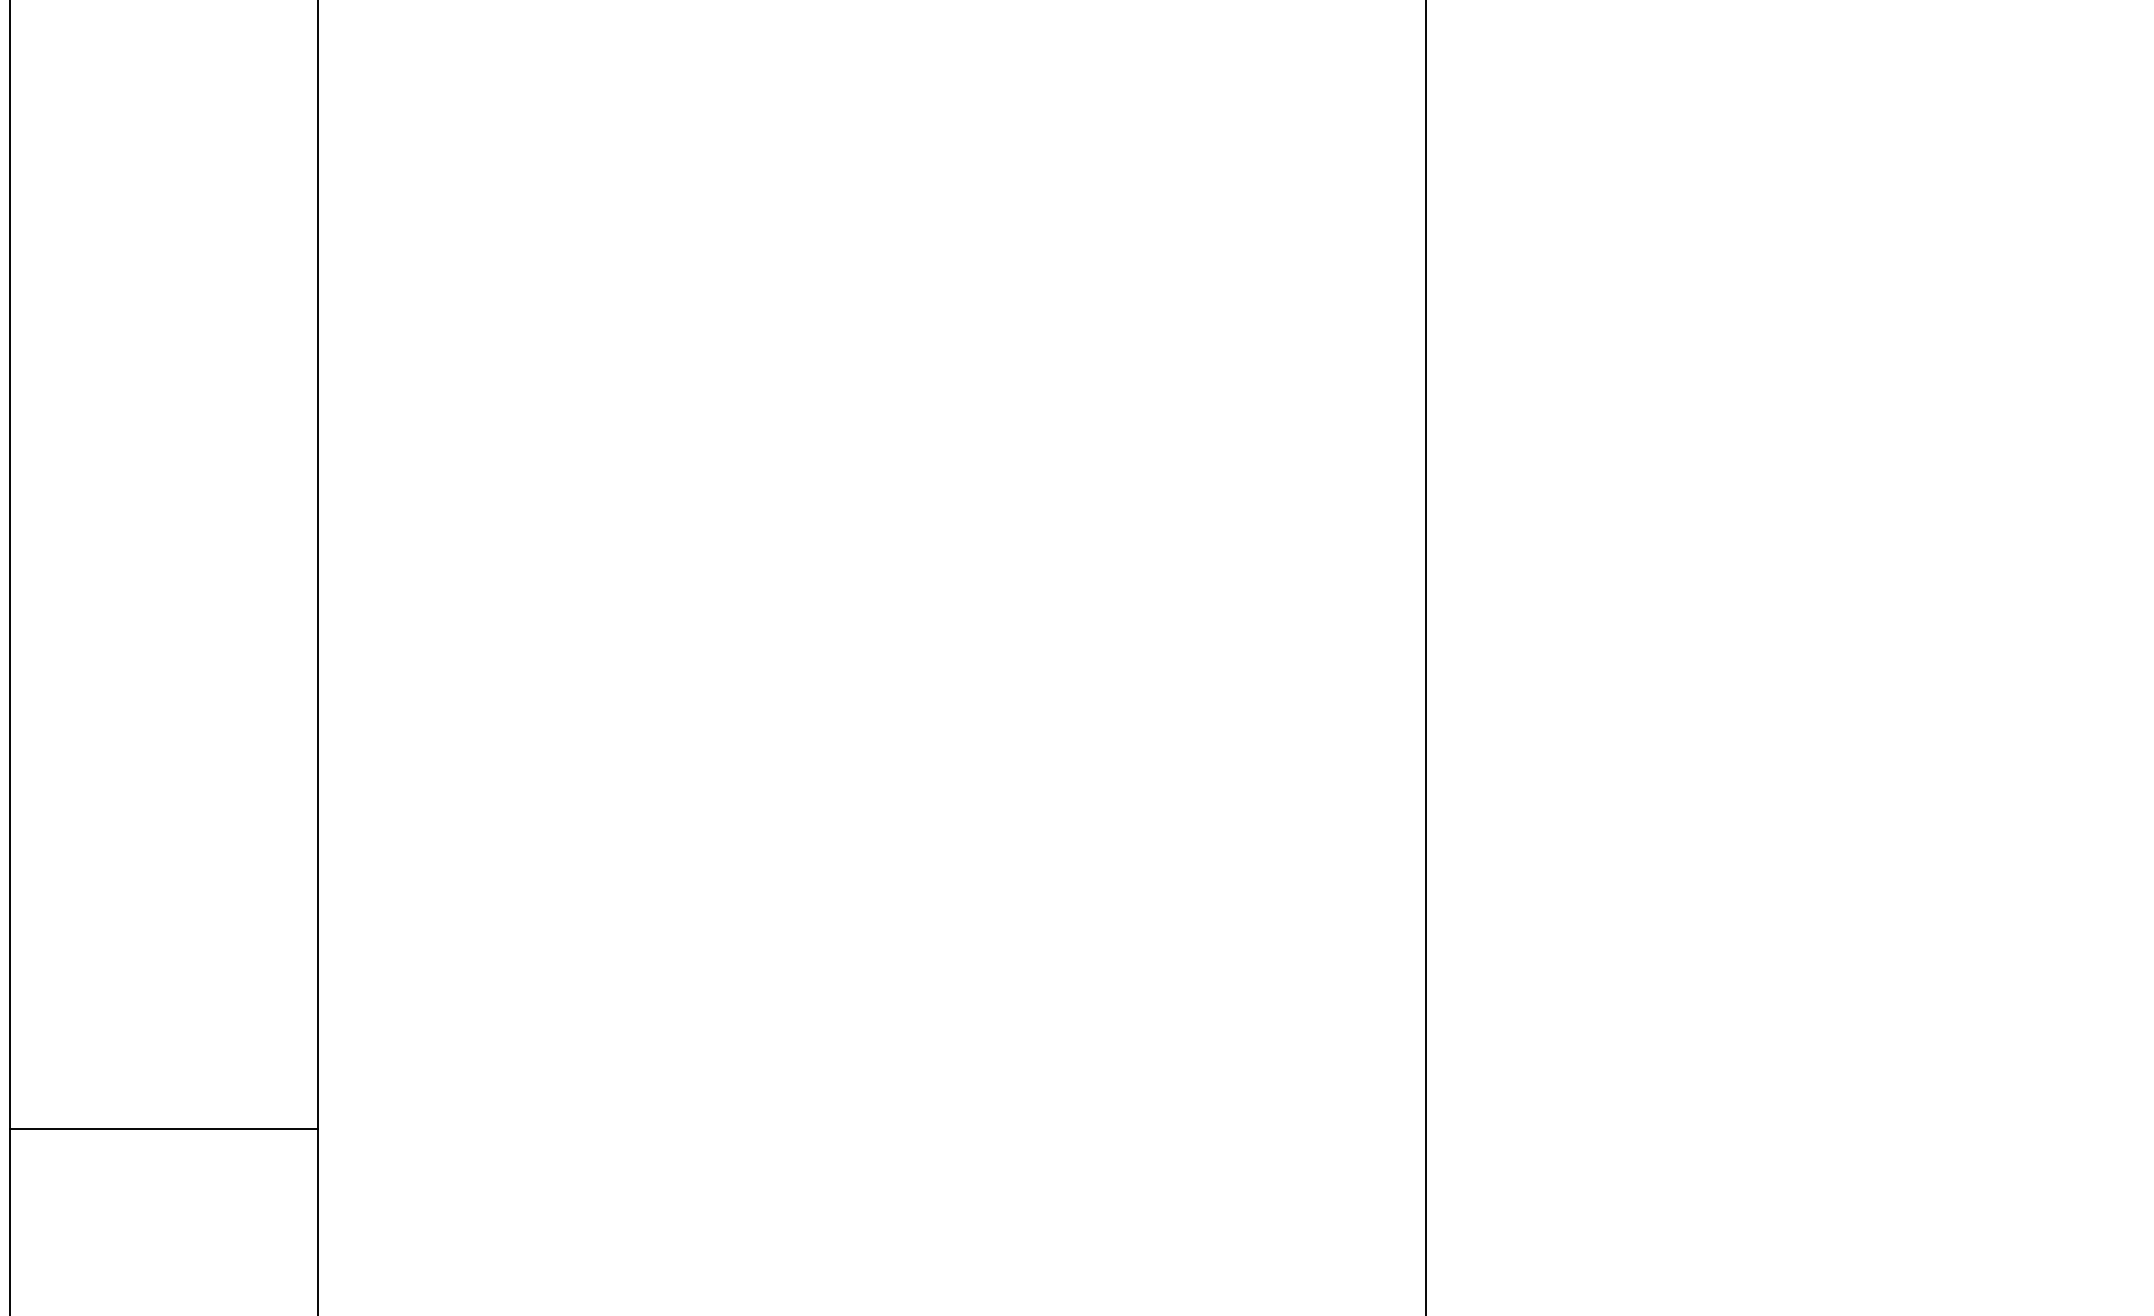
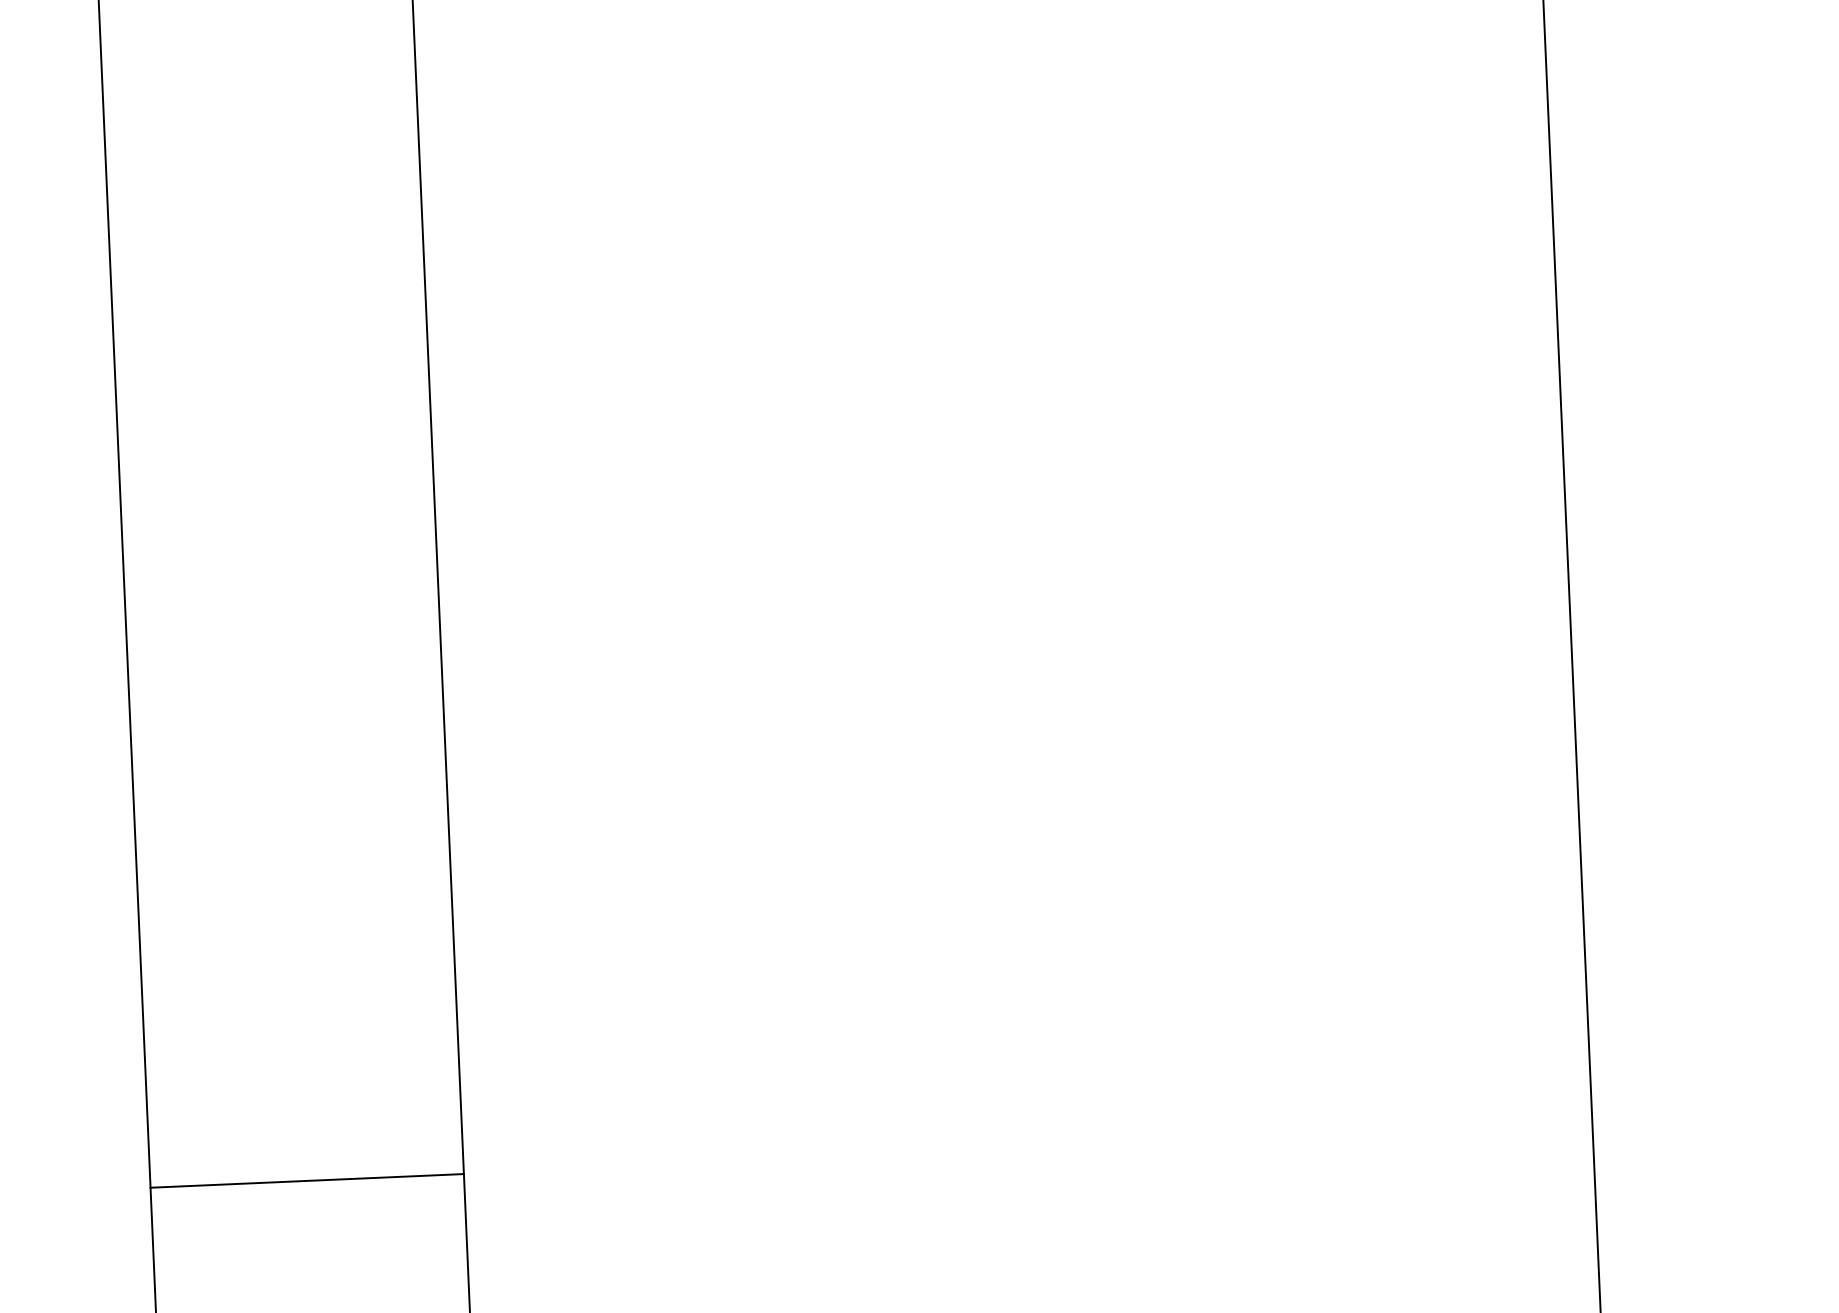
line: (163, 1128) -> (306, 1180), moved

